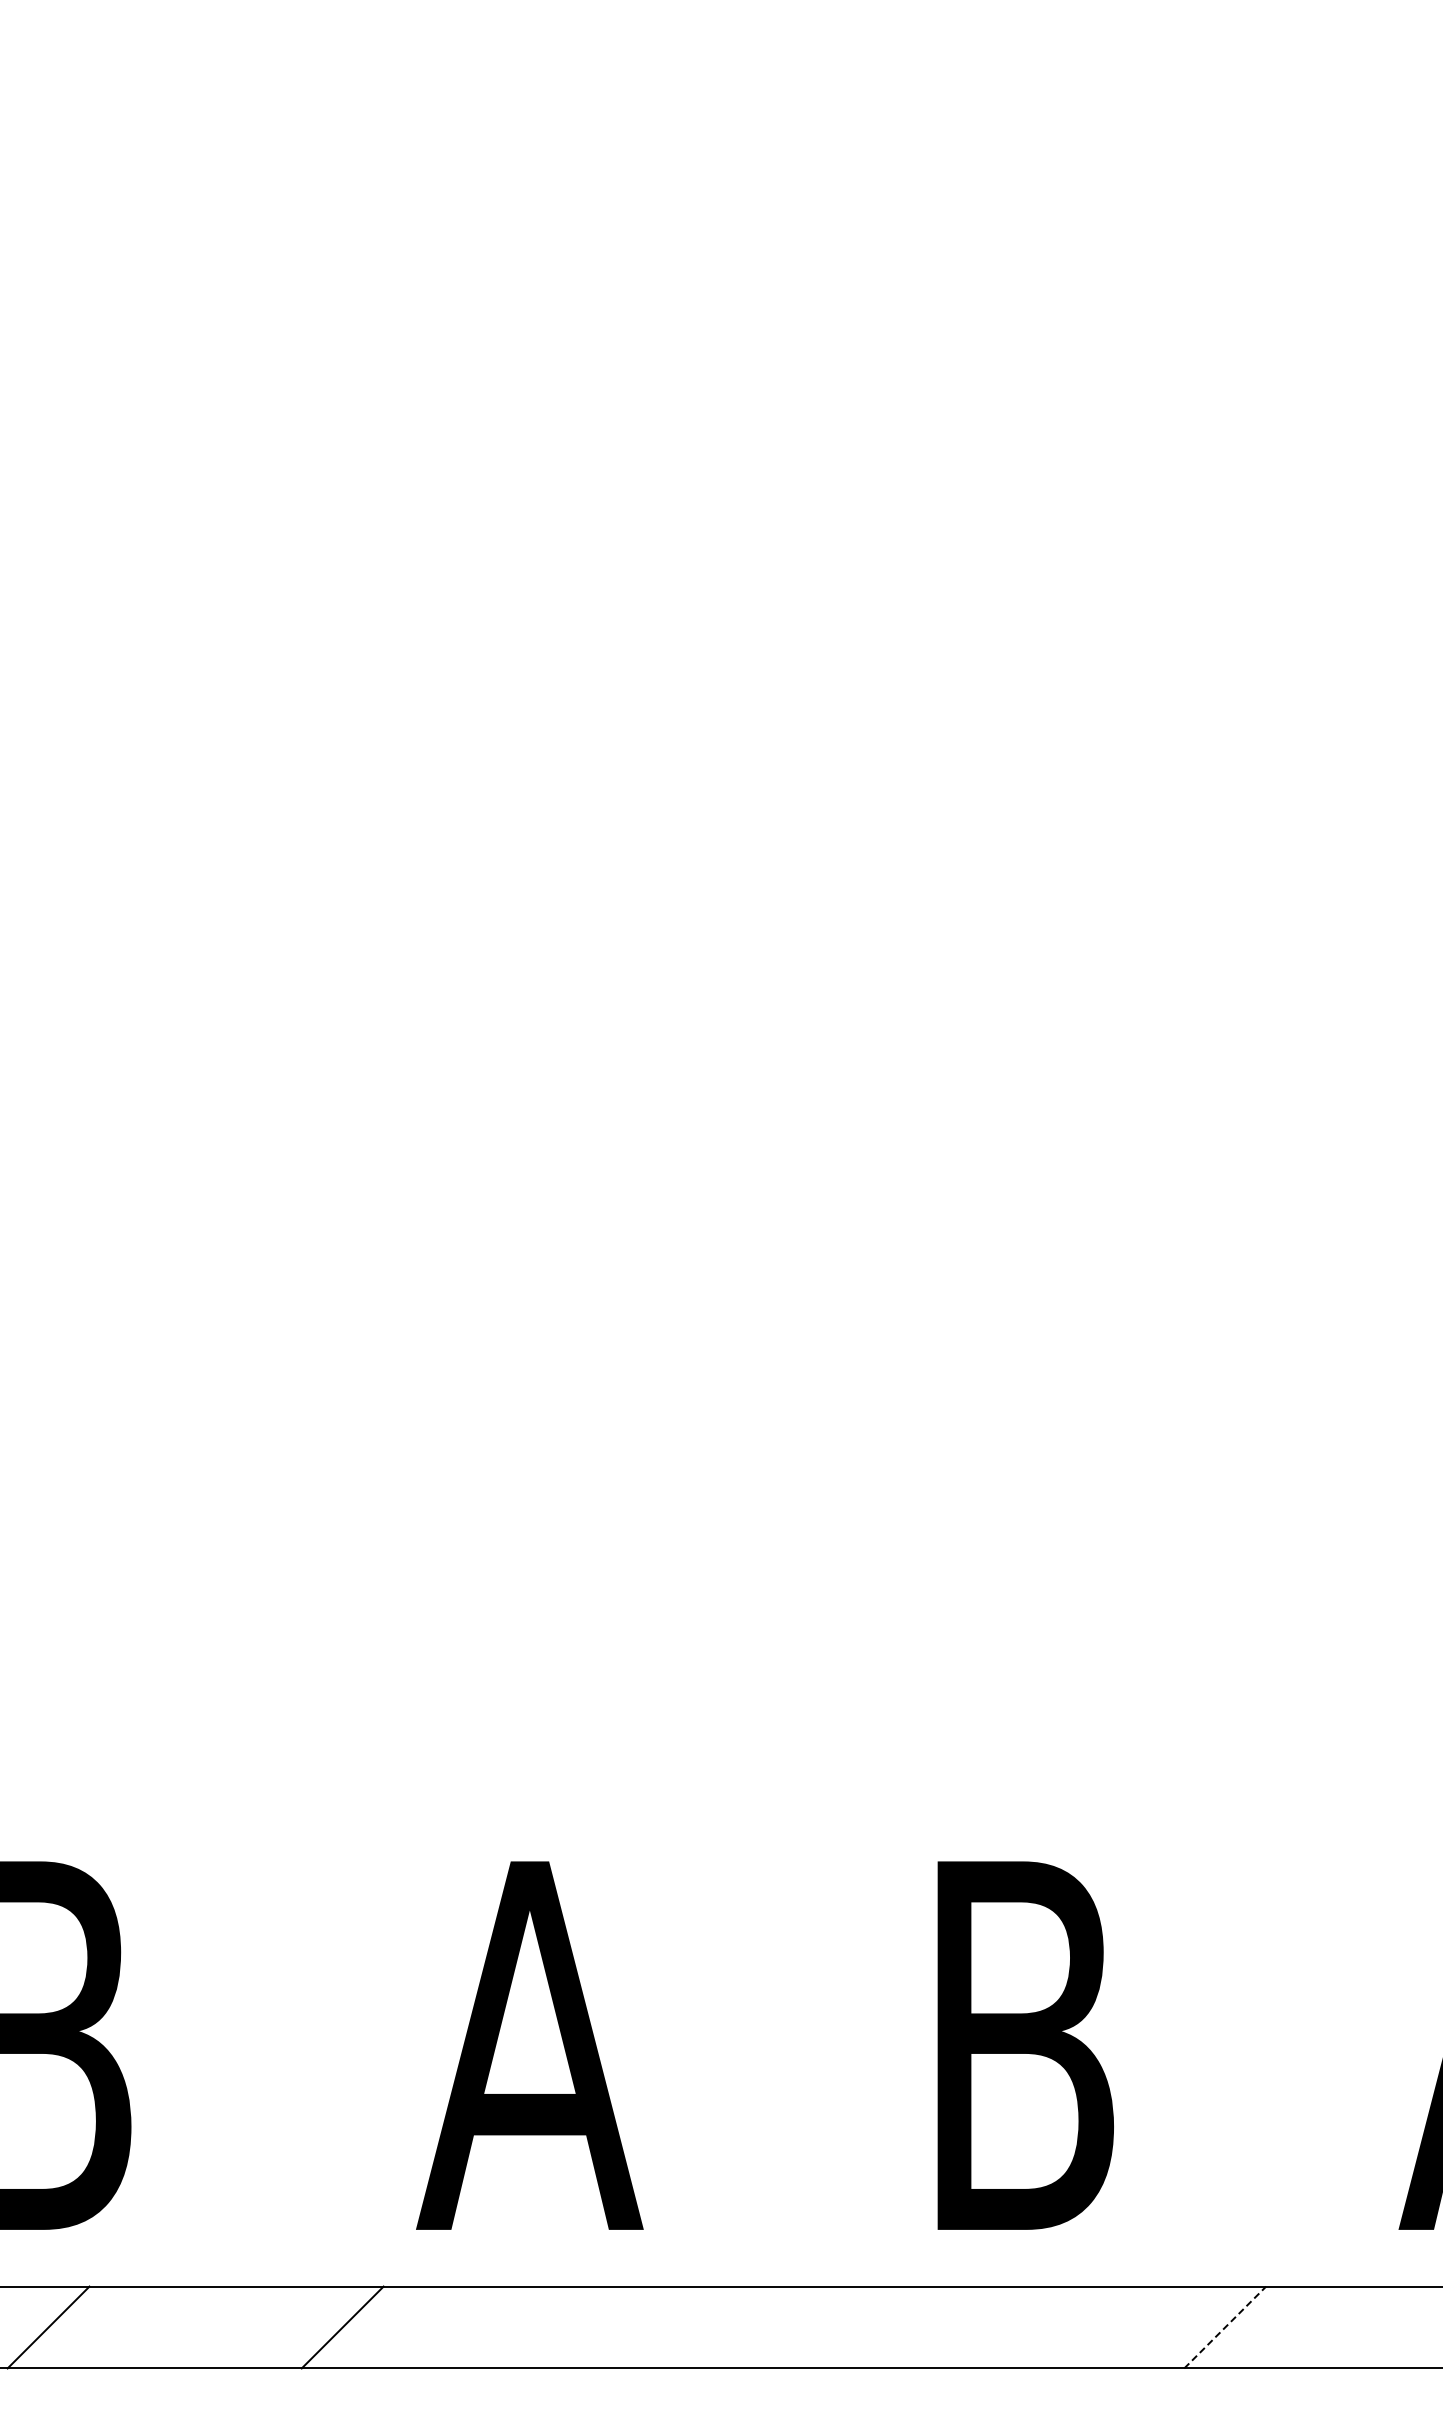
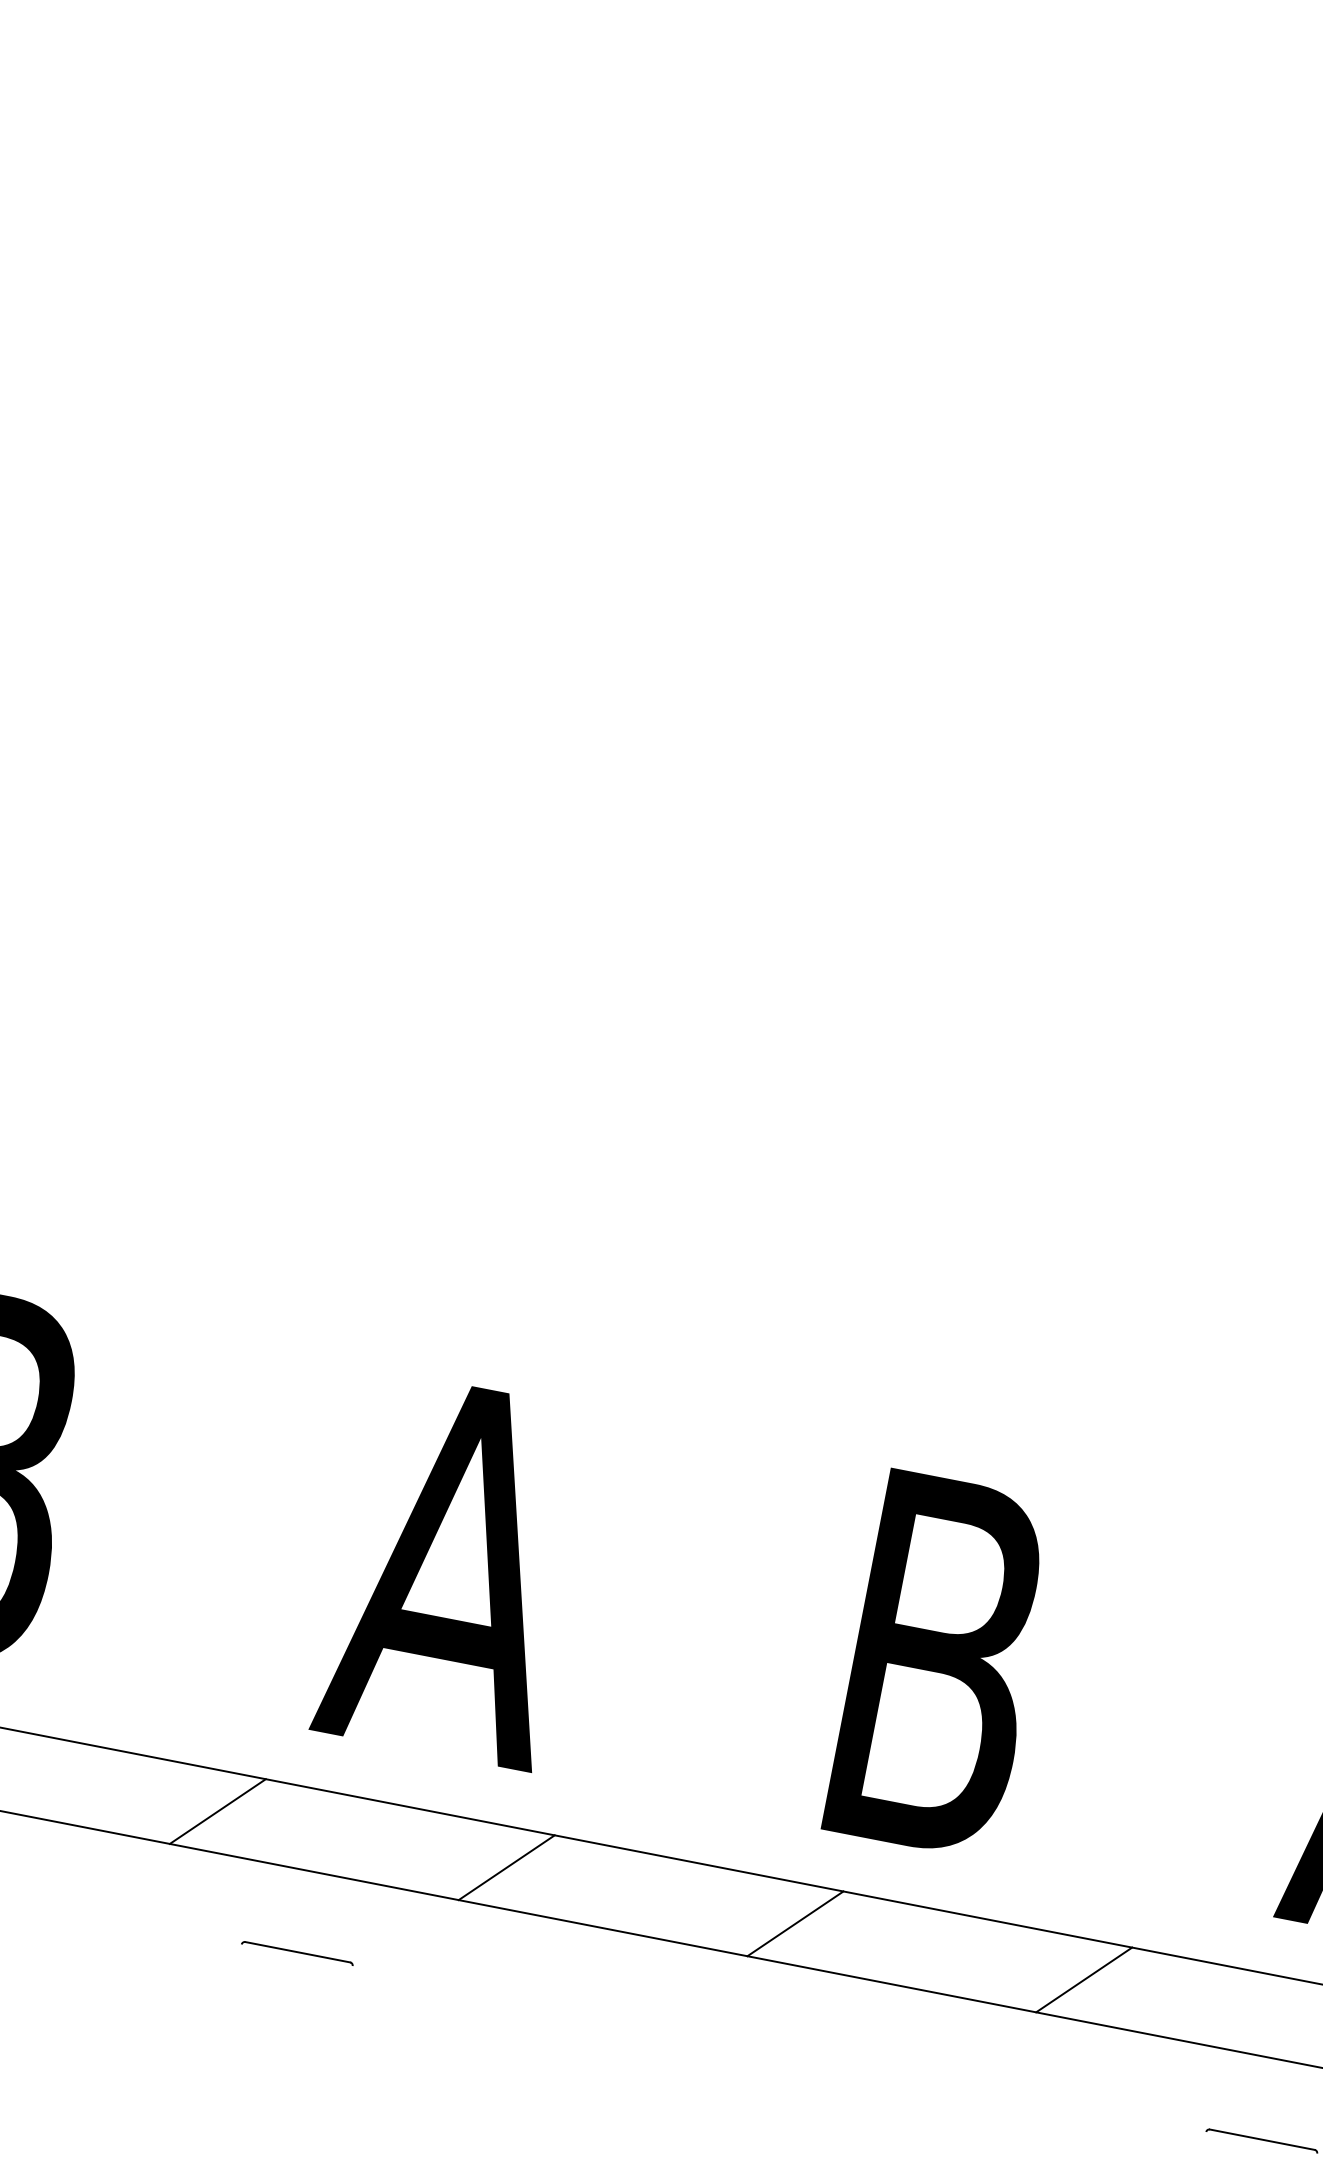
line: (636, 2327) -> (506, 1867), added
line: (931, 2327) -> (795, 1923), added
line: (1225, 2327) -> (1084, 1980), dashed -> solid

